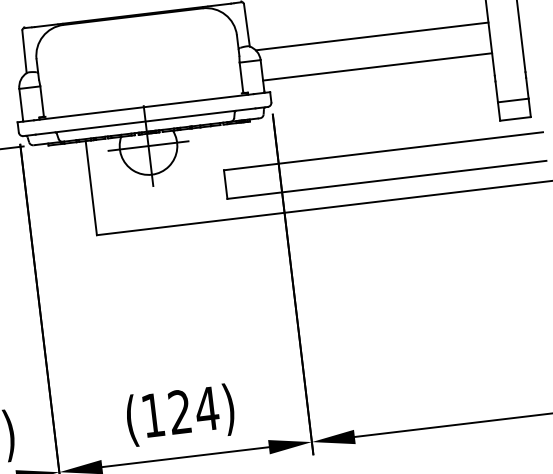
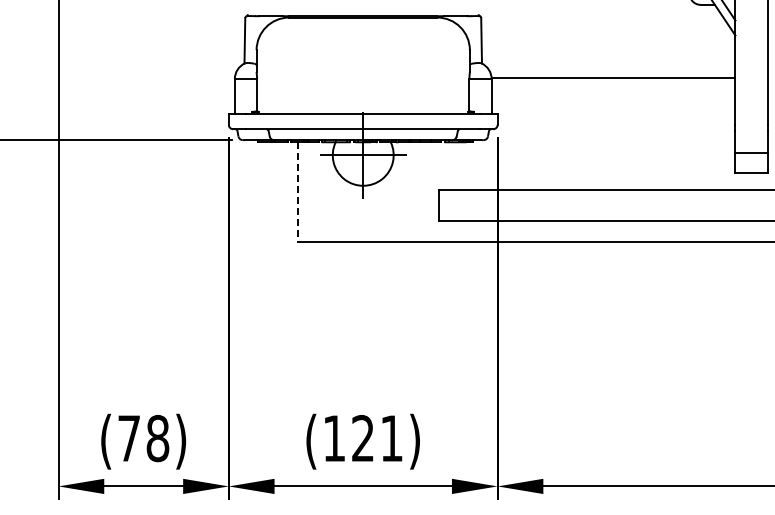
line: (372, 36) -> (611, 68), removed
line: (377, 66) -> (613, 77), moved
line: (90, 188) -> (297, 192), solid -> dashed
text: (206, 408) -> (391, 438), (124) -> (121)

